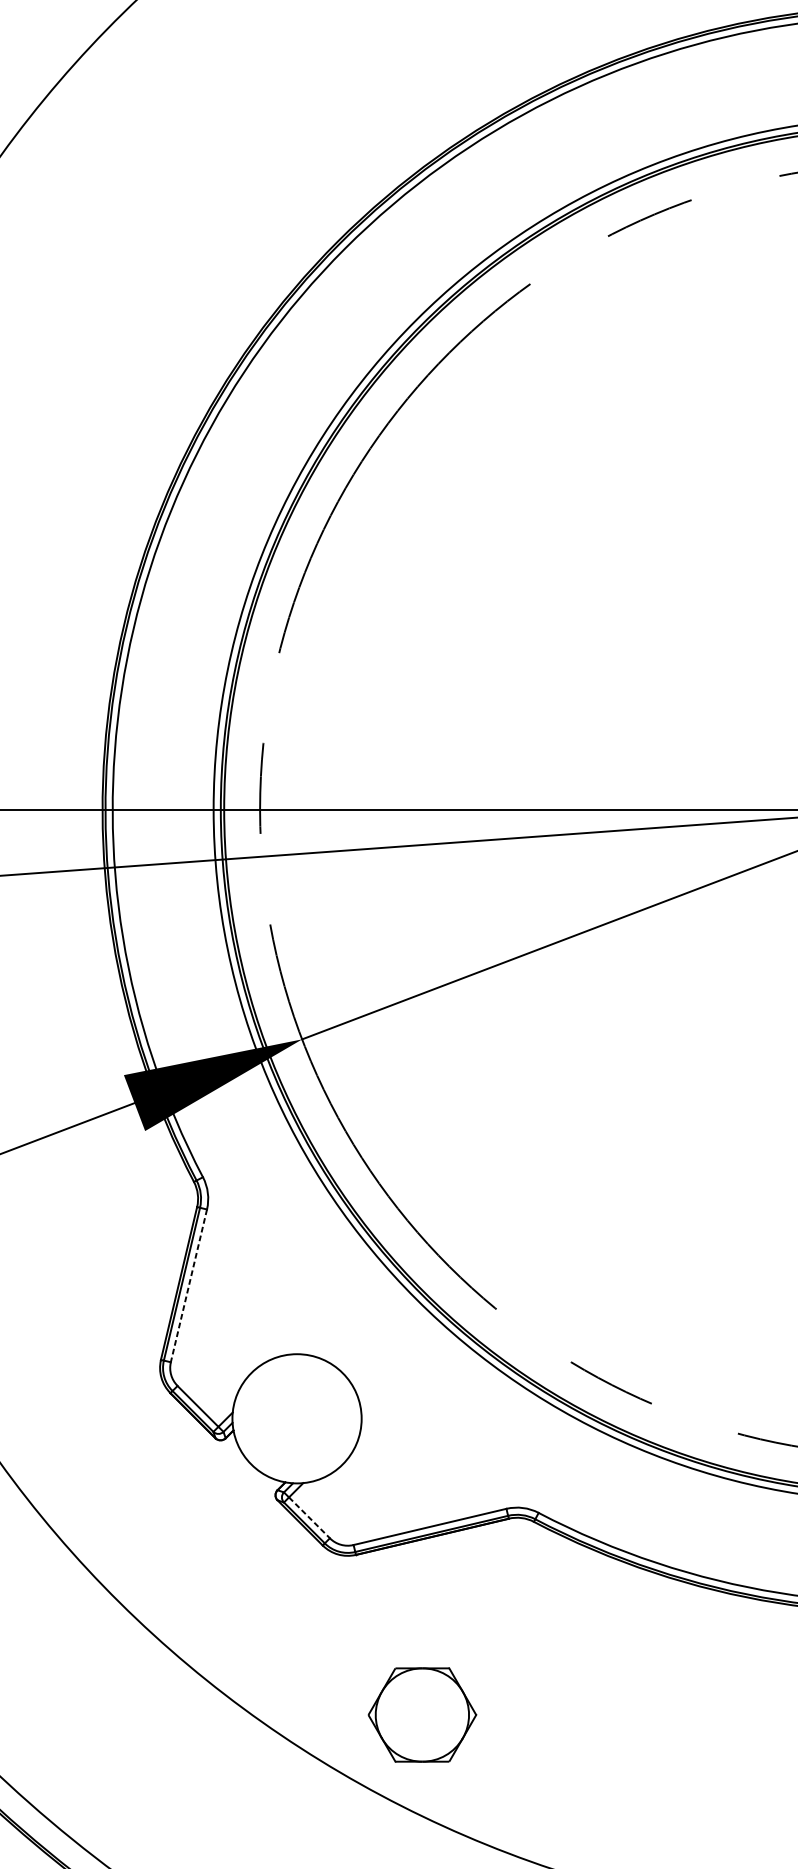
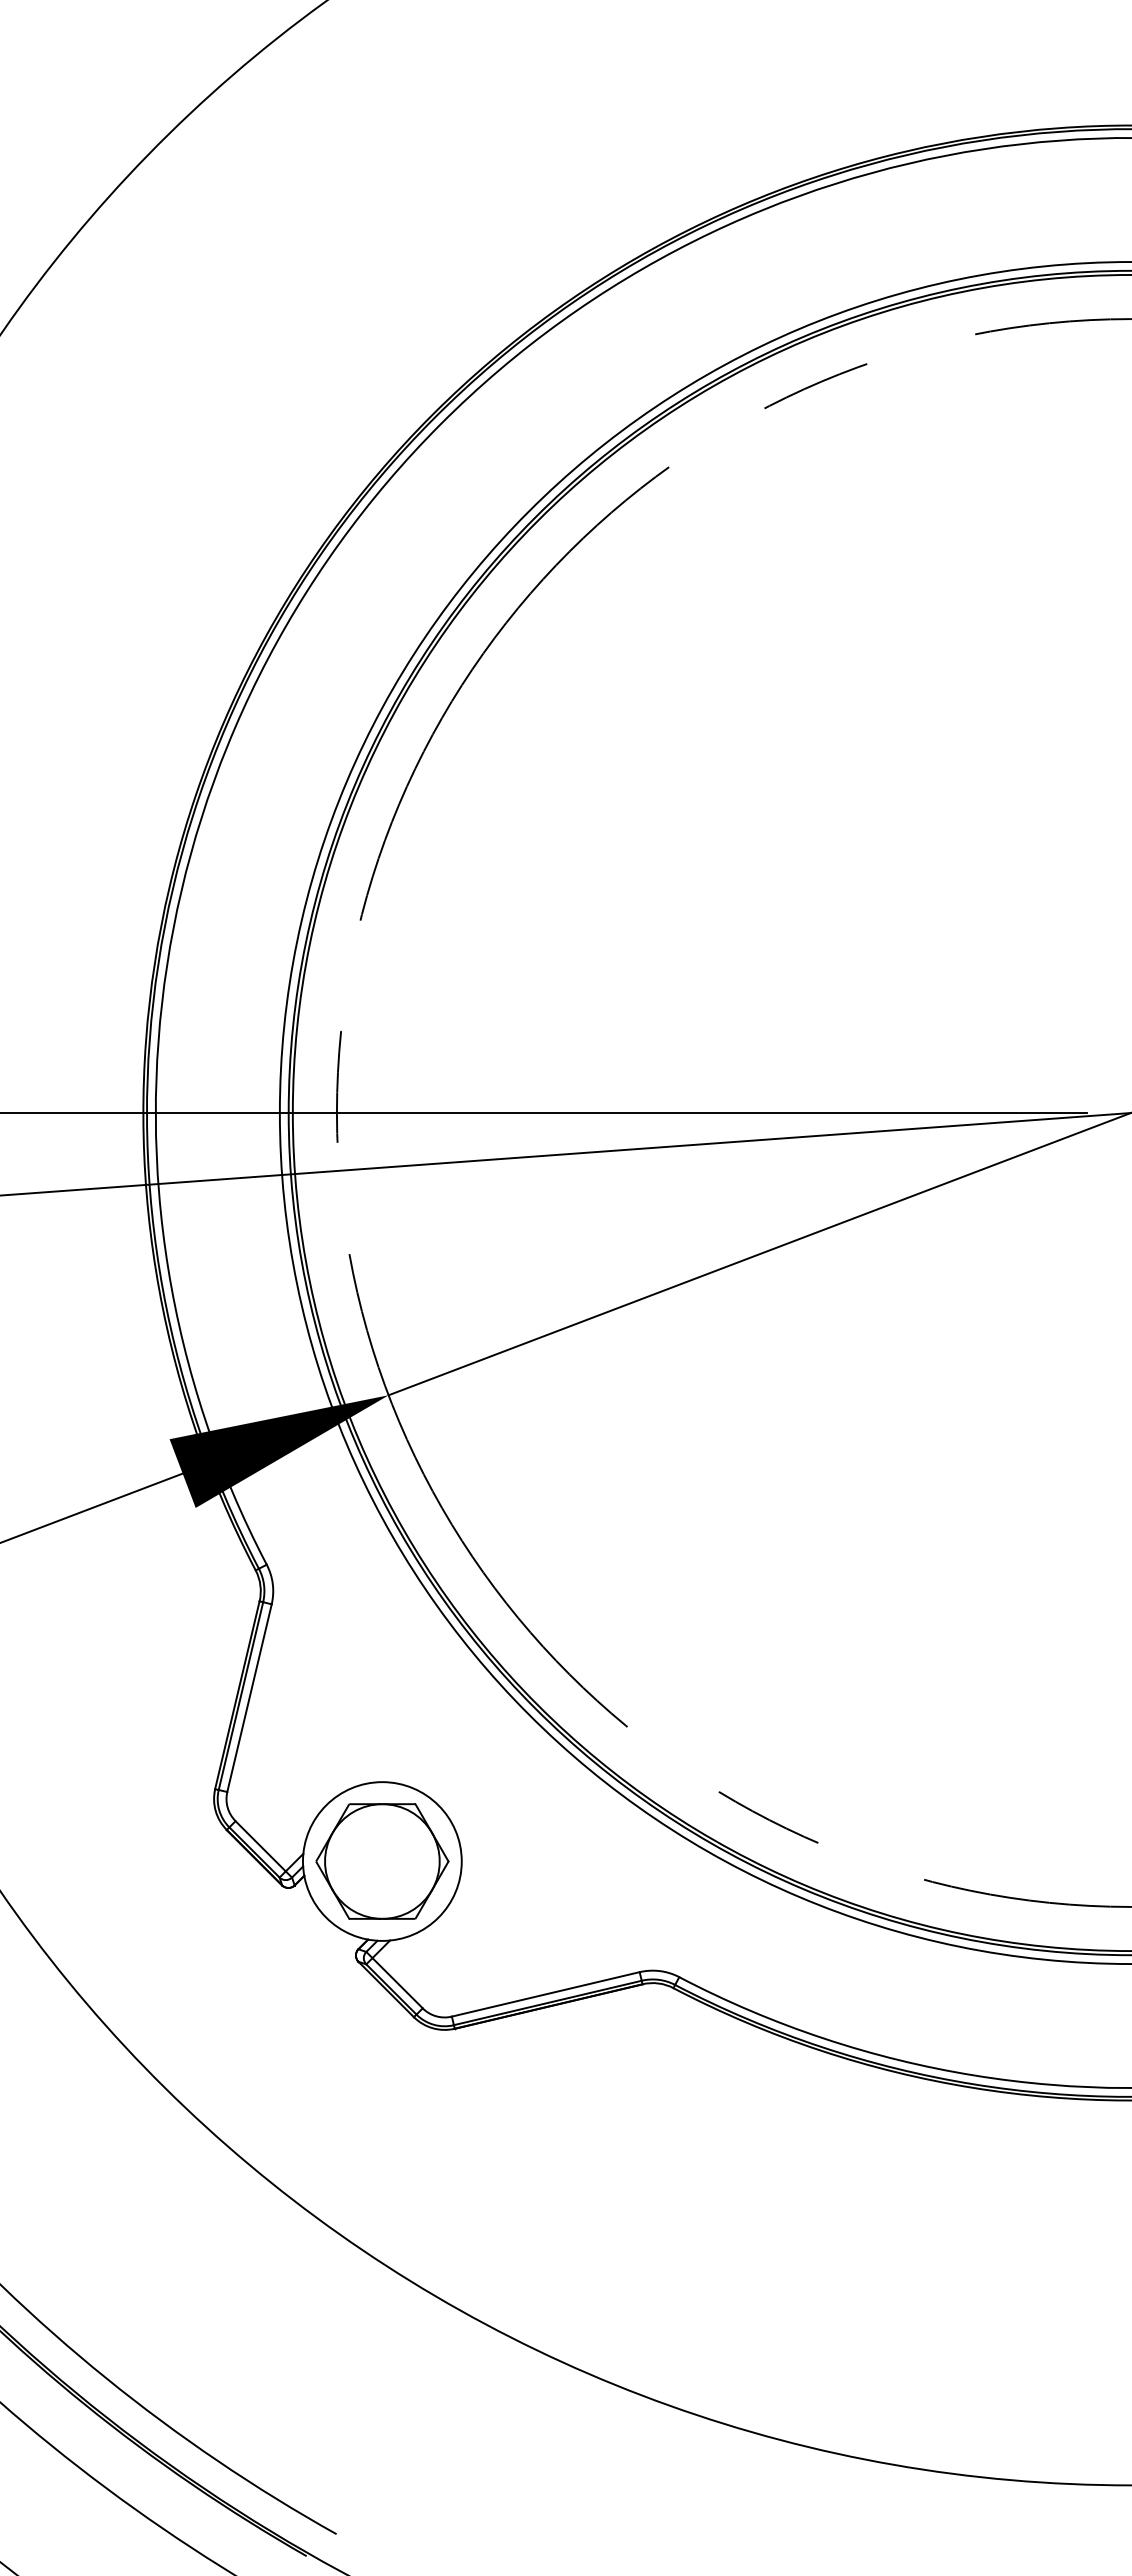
line: (188, 1286) -> (249, 1698), dashed -> solid
line: (309, 1518) -> (397, 1983), dashed -> solid
part: (422, 1715) -> (382, 1861), moved

